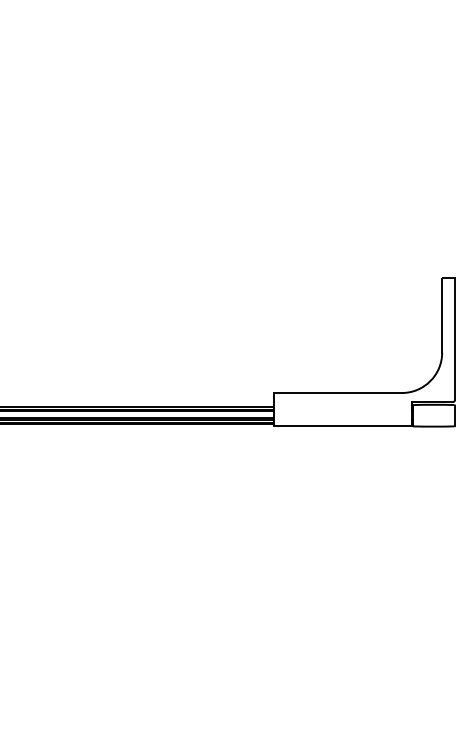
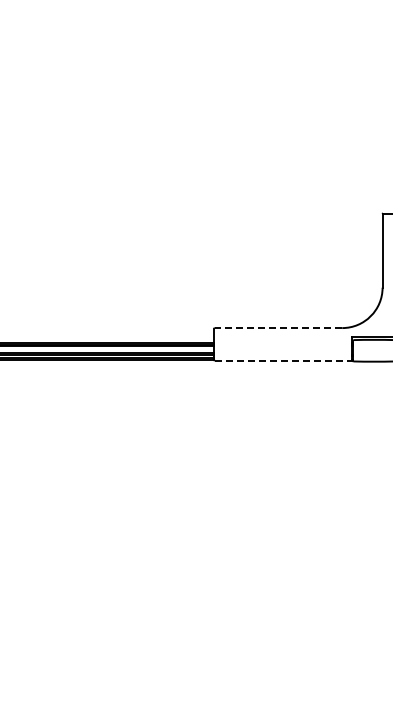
line: (338, 393) -> (278, 328), solid -> dashed
line: (342, 425) -> (282, 360), solid -> dashed

